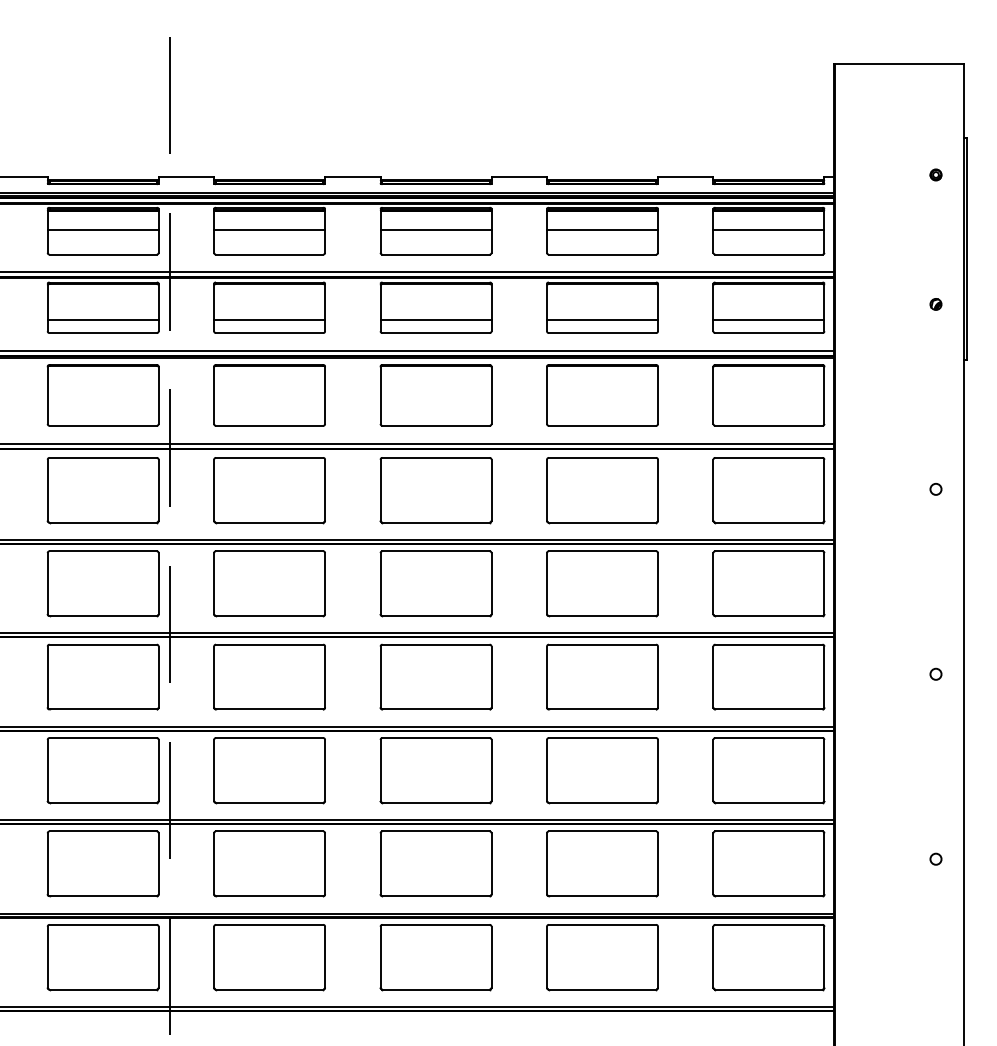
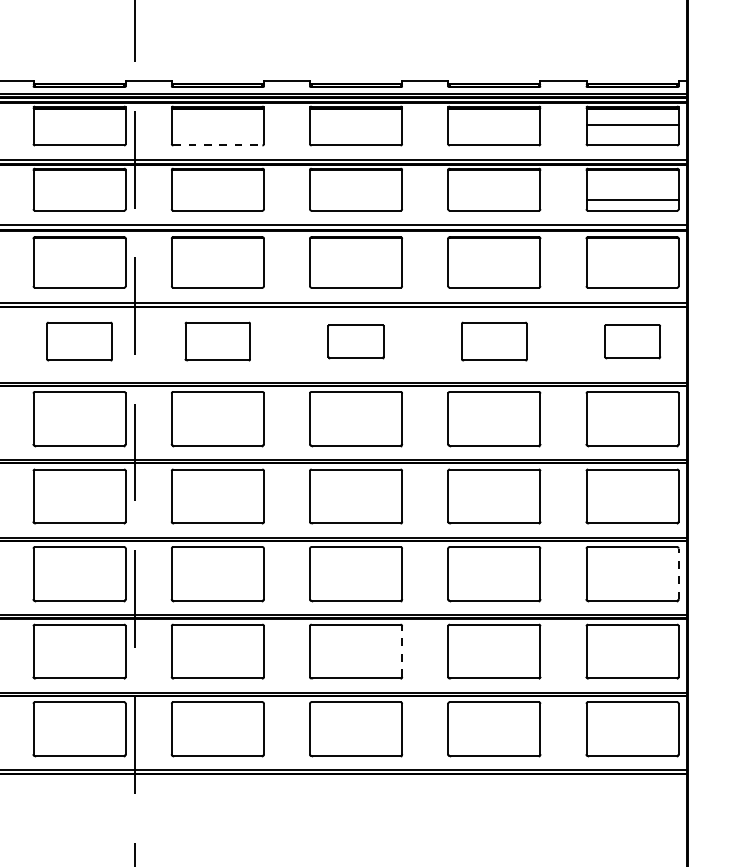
line: (102, 229) -> (79, 124), removed
line: (269, 229) -> (217, 124), removed
line: (435, 229) -> (355, 124), removed
line: (602, 229) -> (494, 124), removed
line: (269, 254) -> (217, 145), solid -> dashed
line: (102, 320) -> (79, 200), removed
line: (269, 320) -> (217, 200), removed
line: (435, 320) -> (355, 200), removed
line: (602, 320) -> (494, 200), removed
part: (102, 490) -> (79, 341), size x0.7
part: (269, 490) -> (217, 341), size x0.7
part: (435, 490) -> (355, 341), size x0.6
part: (602, 490) -> (494, 341), size x0.7
part: (768, 490) -> (632, 341), size x0.6
line: (824, 770) -> (678, 574), solid -> dashed
line: (491, 863) -> (402, 651), solid -> dashed

